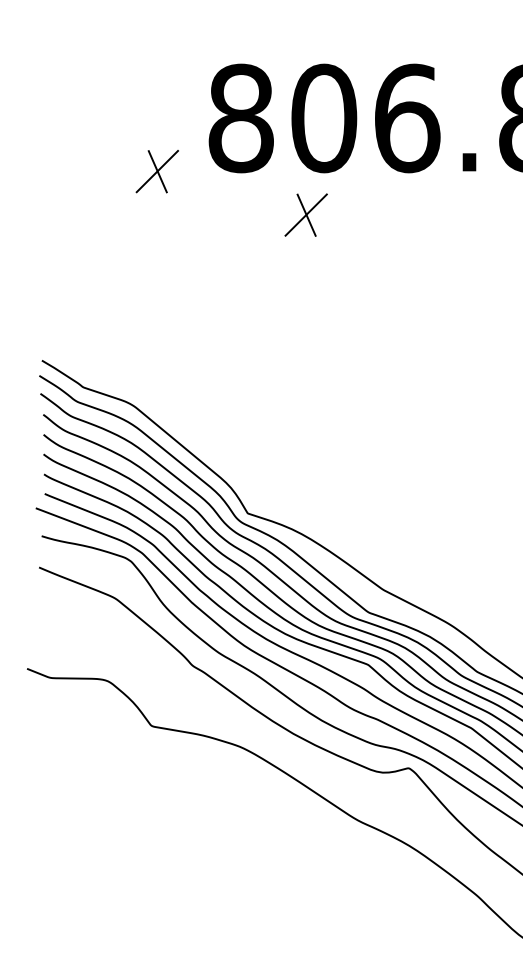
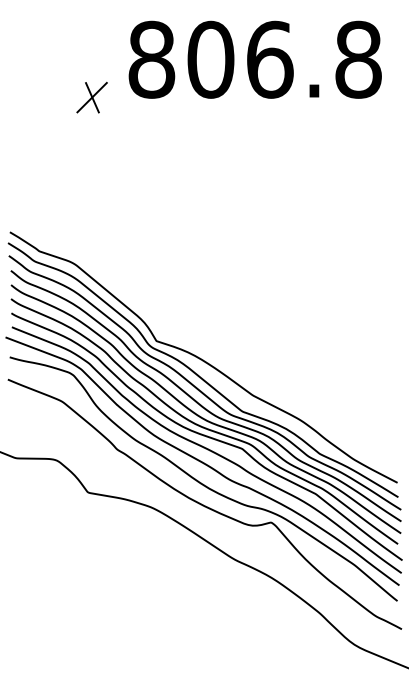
part: (305, 214) -> (197, 128), removed

